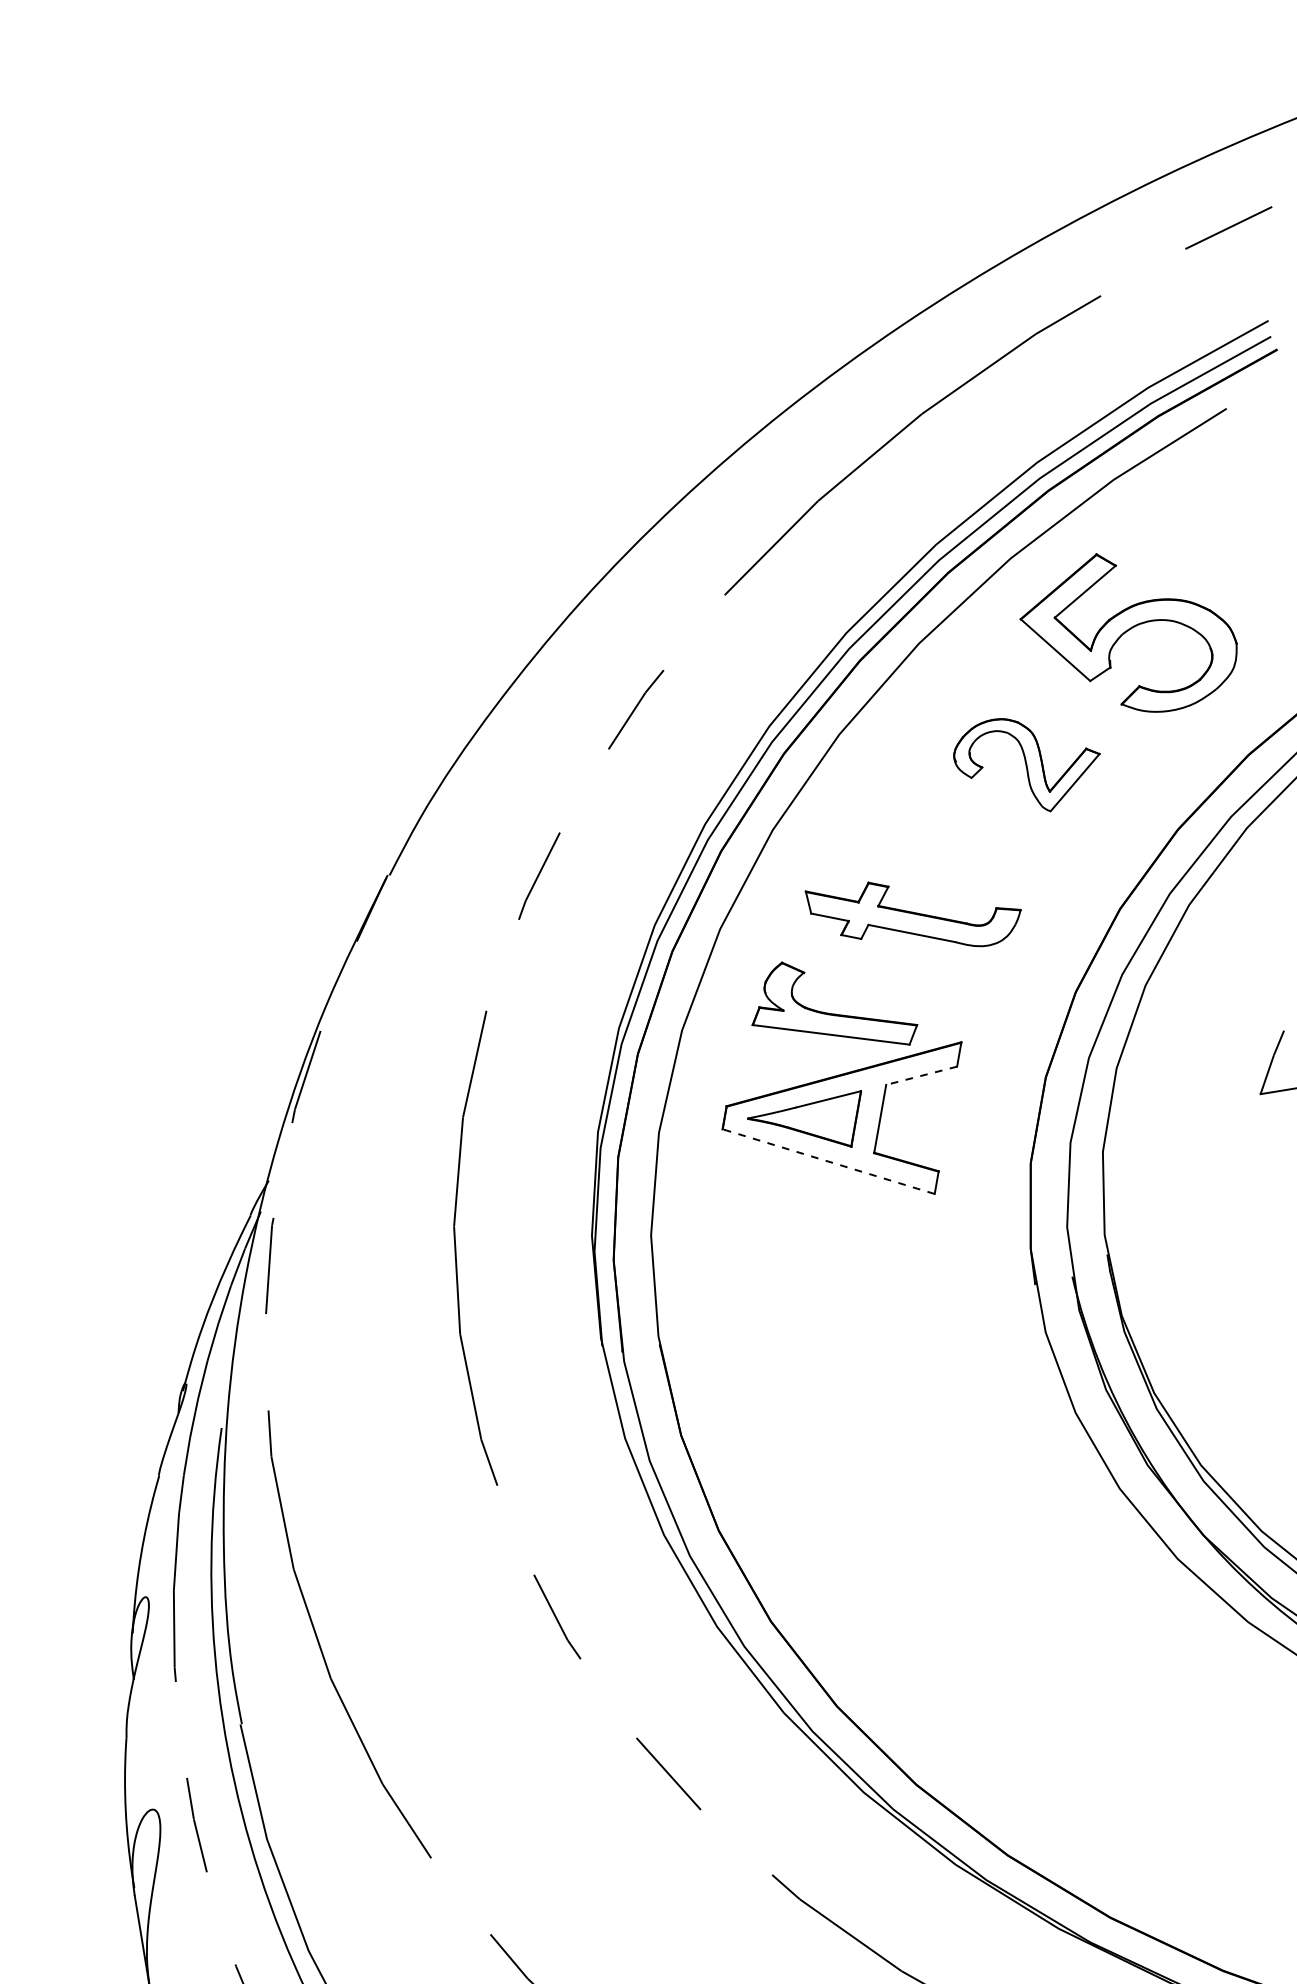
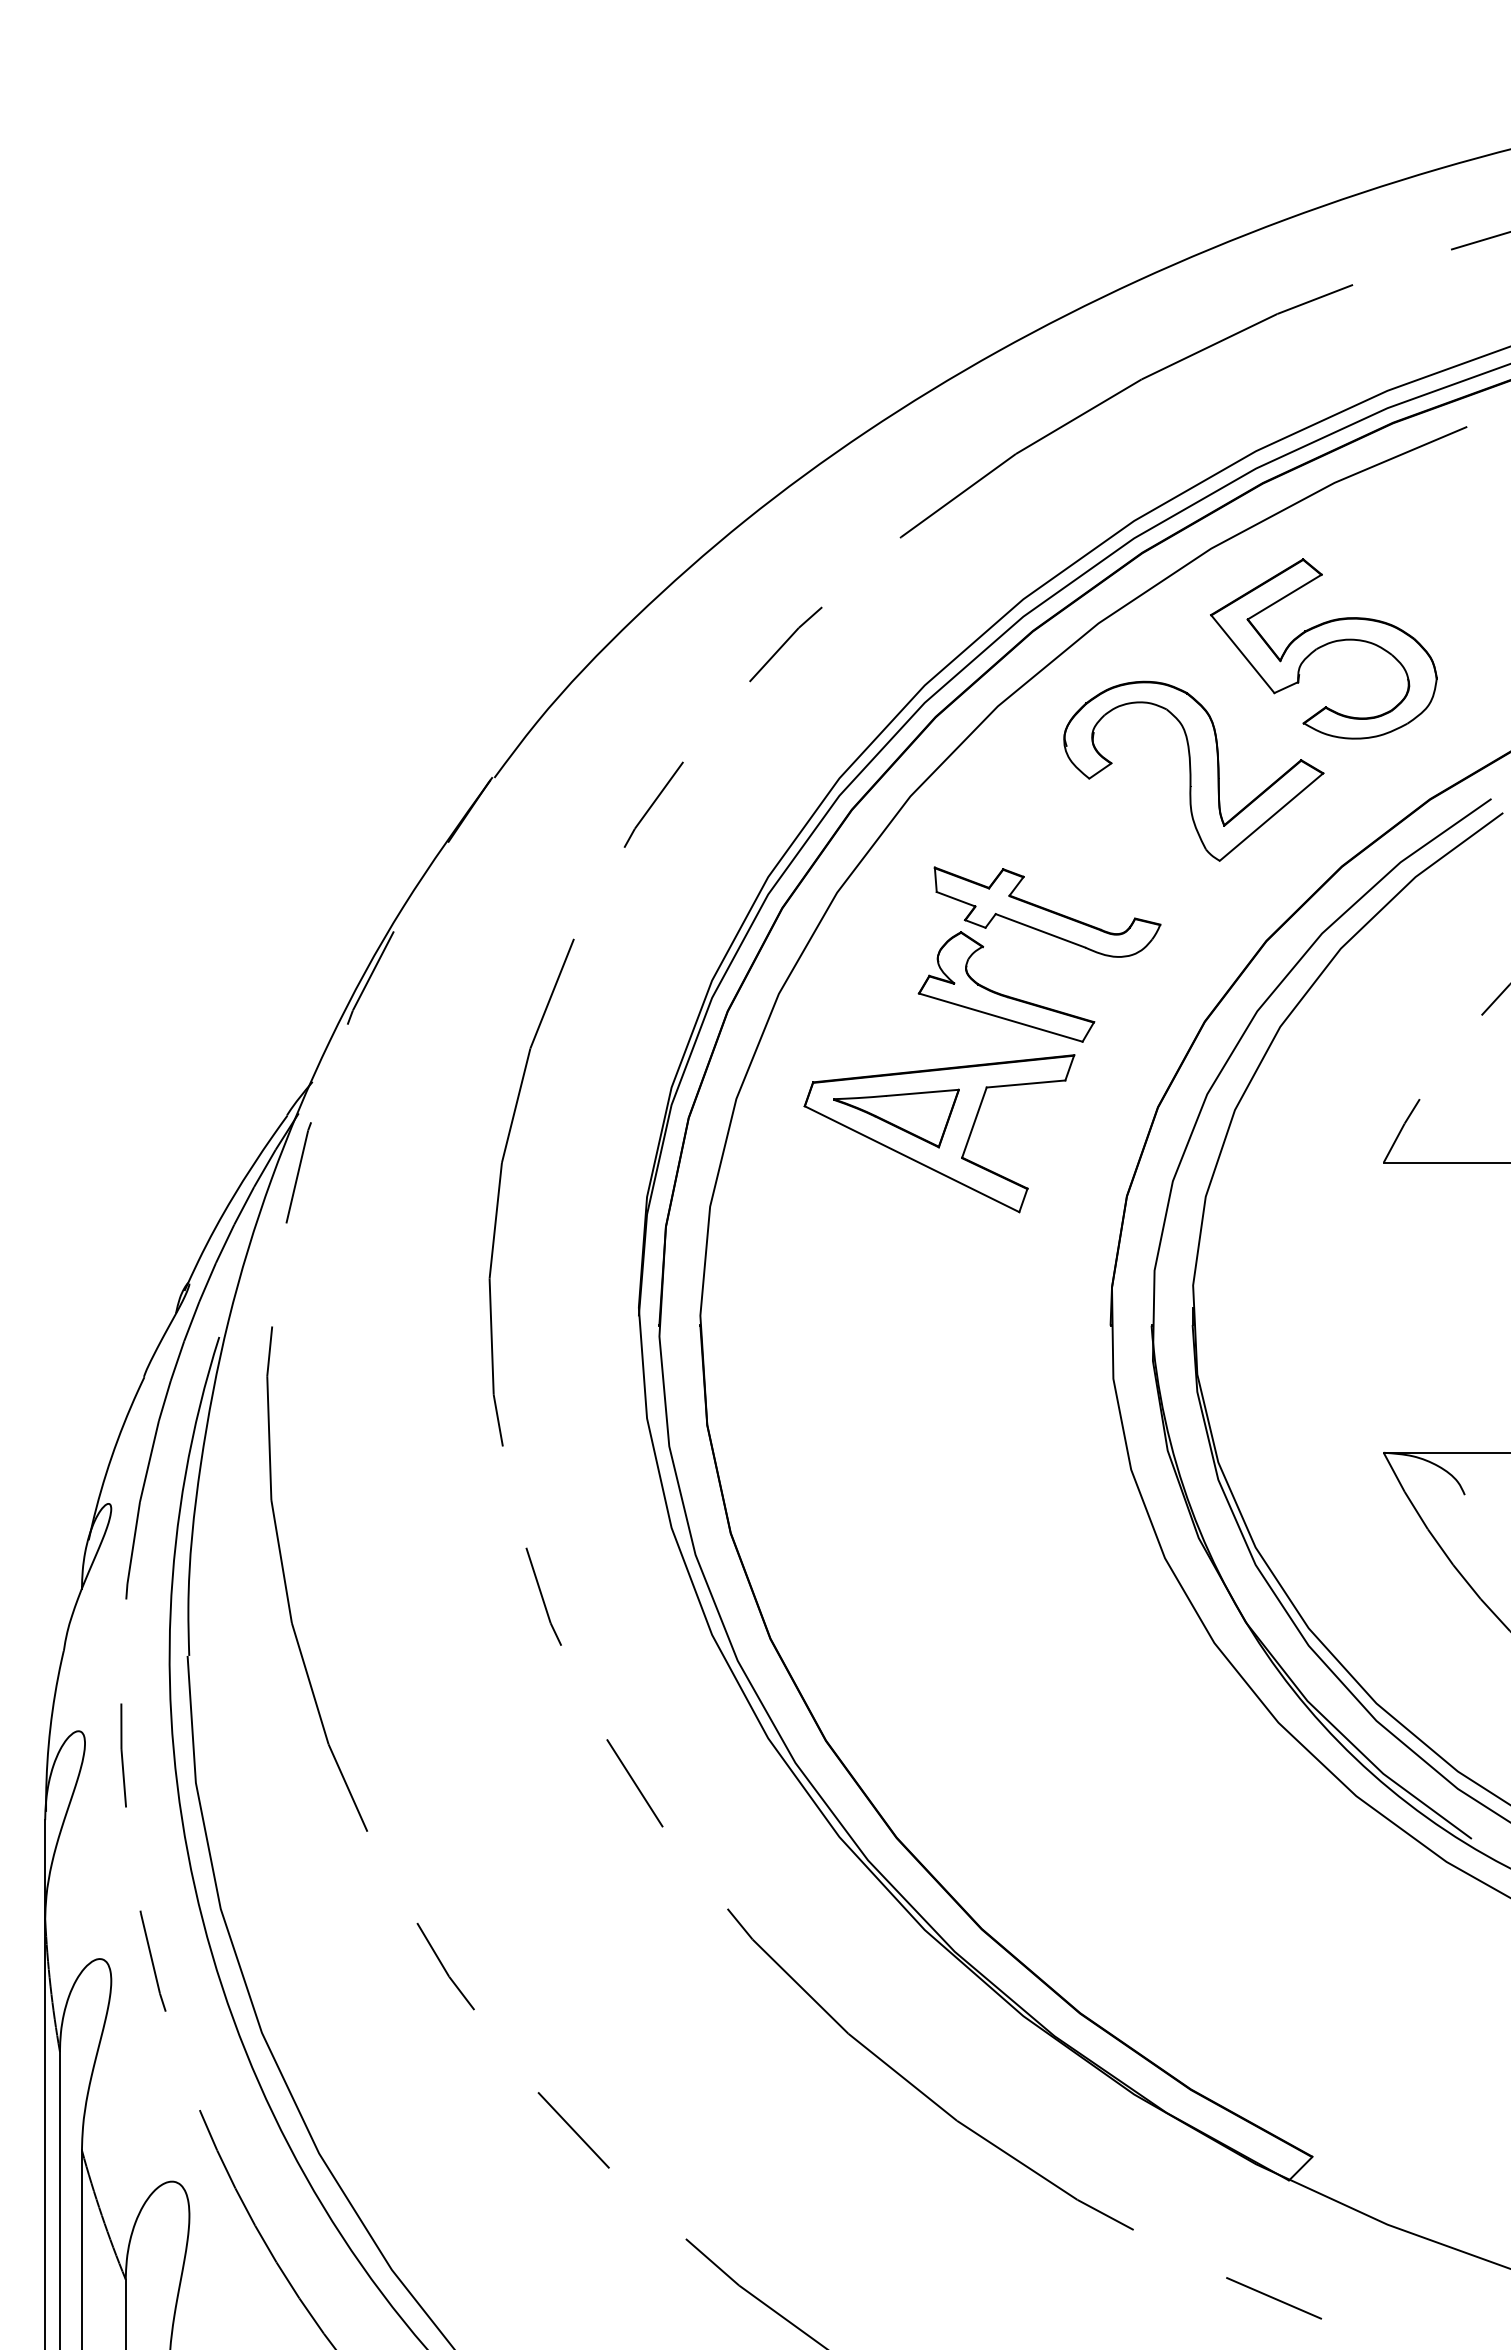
part: (1027, 763) -> (1193, 770), size x1.67
part: (831, 1013) -> (1004, 994), moved
line: (921, 1076) -> (1025, 1084), dashed -> solid
line: (829, 1161) -> (912, 1159), dashed -> solid

